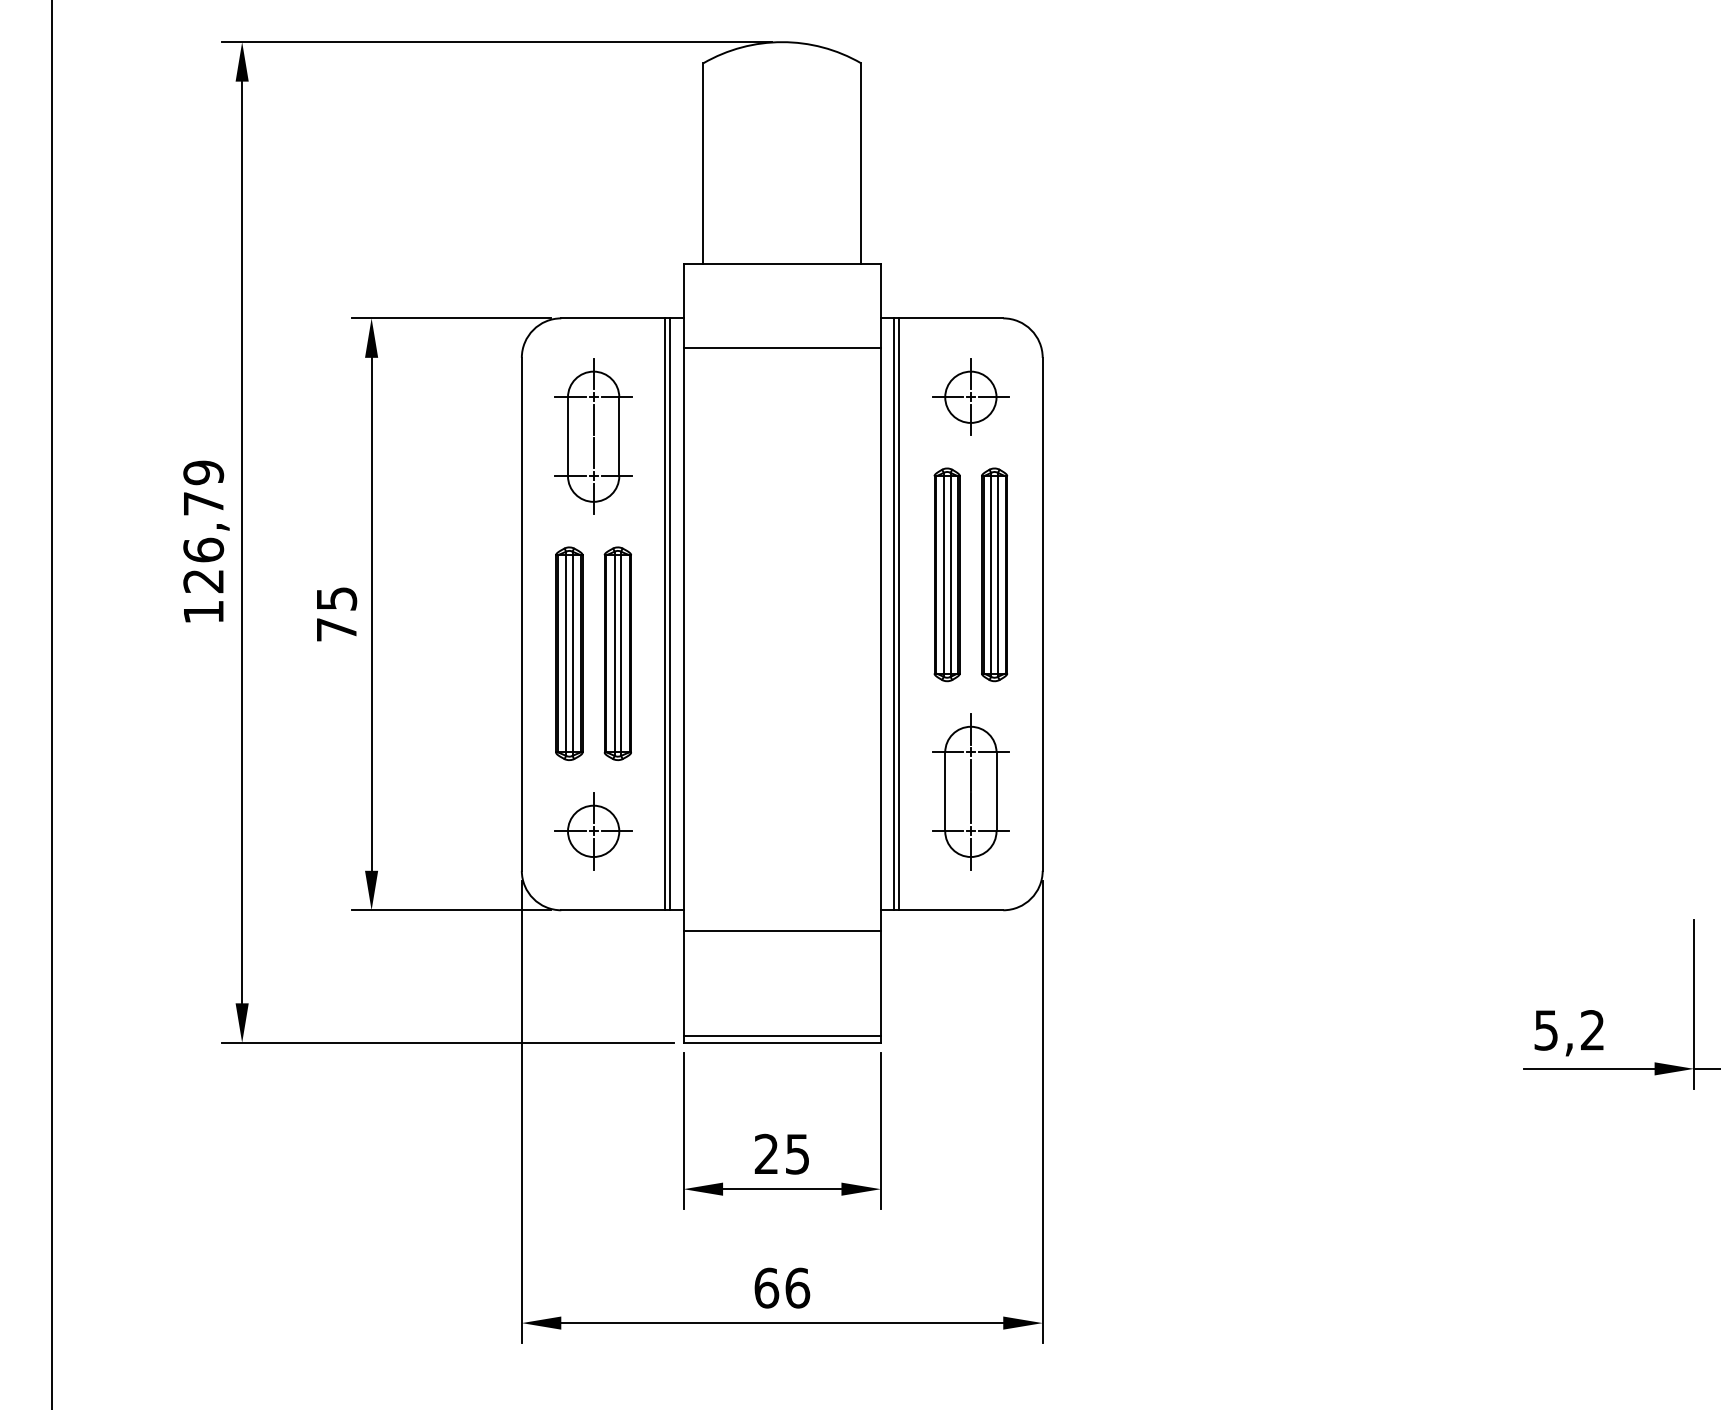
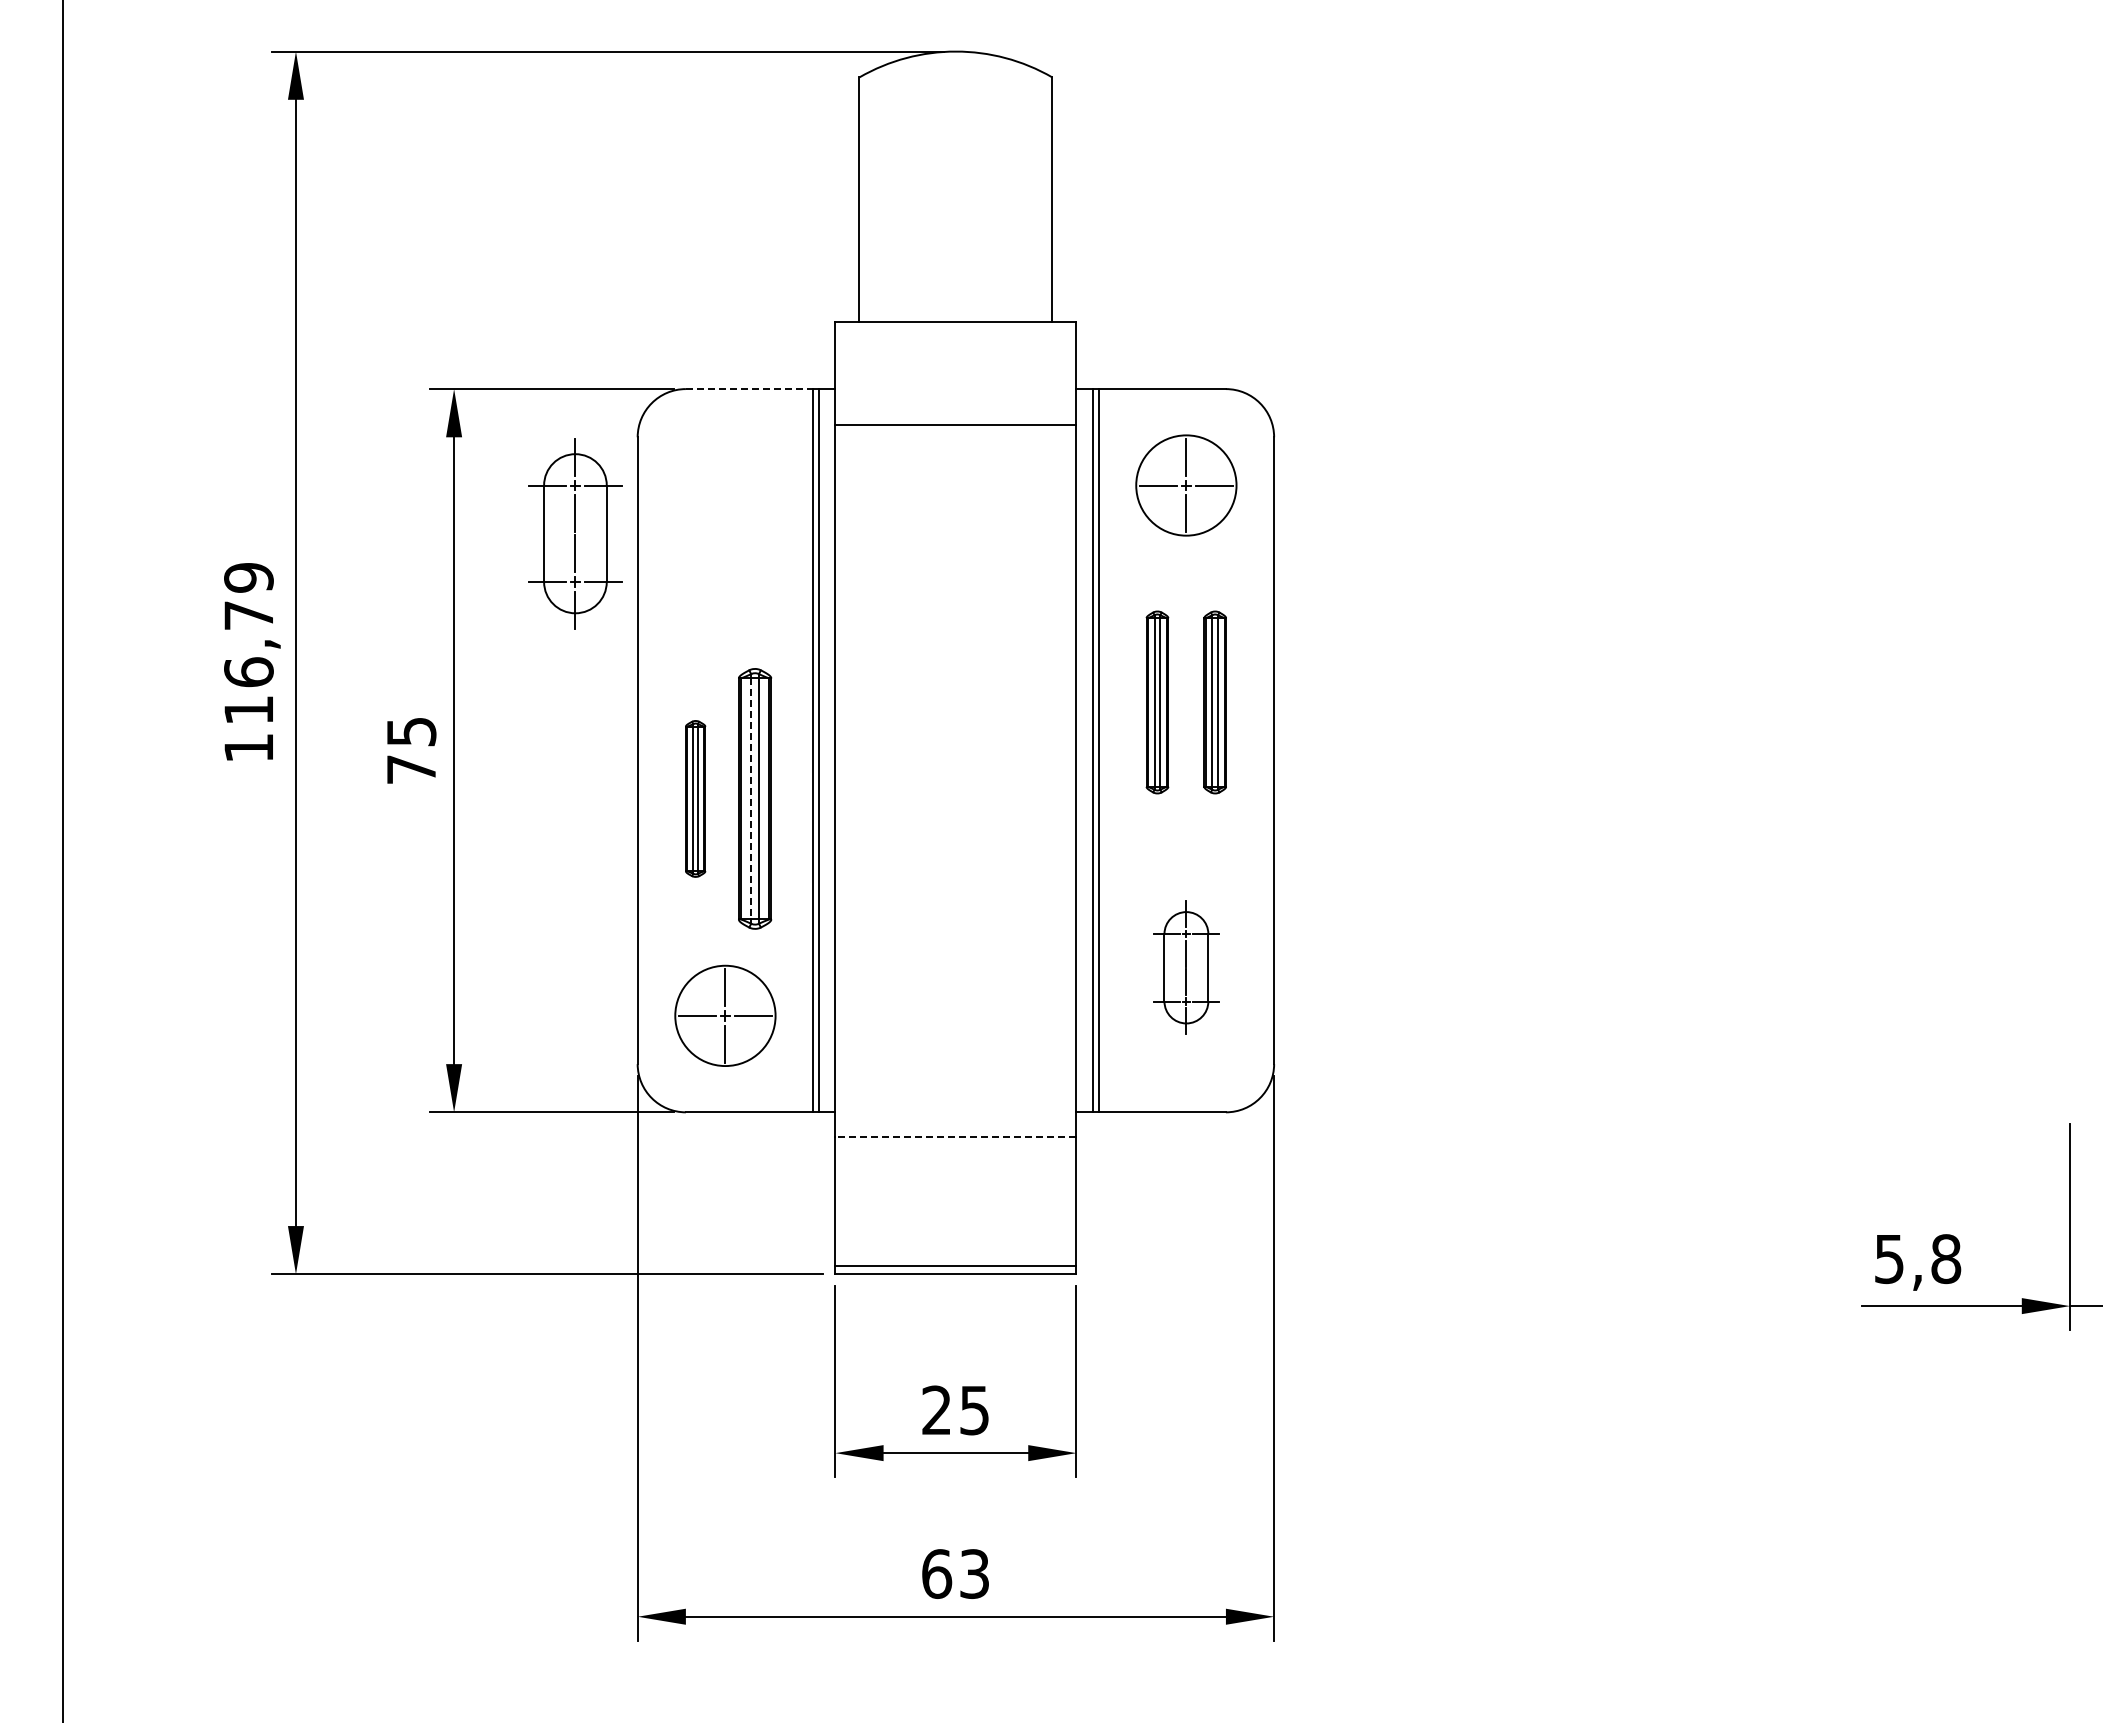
line: (613, 318) -> (749, 389), solid -> dashed
circle: (970, 397) -> (1186, 485), size x1.6
part: (593, 436) -> (575, 533), moved
part: (947, 574) -> (1157, 702), size x0.7
part: (993, 574) -> (1214, 702), size x0.7
text: (203, 581) -> (248, 710), 126,79 -> 116,79
part: (569, 653) -> (695, 798), size x0.6
line: (614, 653) -> (751, 798), solid -> dashed
part: (970, 791) -> (1186, 967), size x0.7
circle: (593, 831) -> (725, 1015), size x1.6
line: (781, 930) -> (955, 1137), solid -> dashed
text: (1592, 1030) -> (1946, 1259), 5,2 -> 5,8
text: (797, 1287) -> (974, 1573), 66 -> 63

